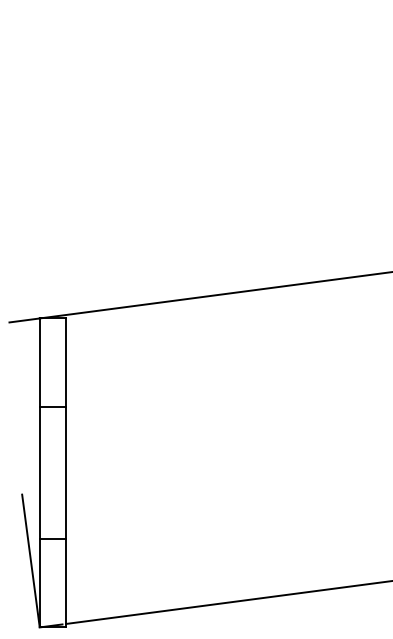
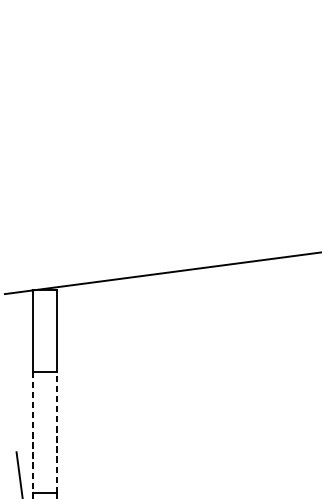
line: (66, 472) -> (57, 431), solid -> dashed
line: (39, 473) -> (32, 432), solid -> dashed

